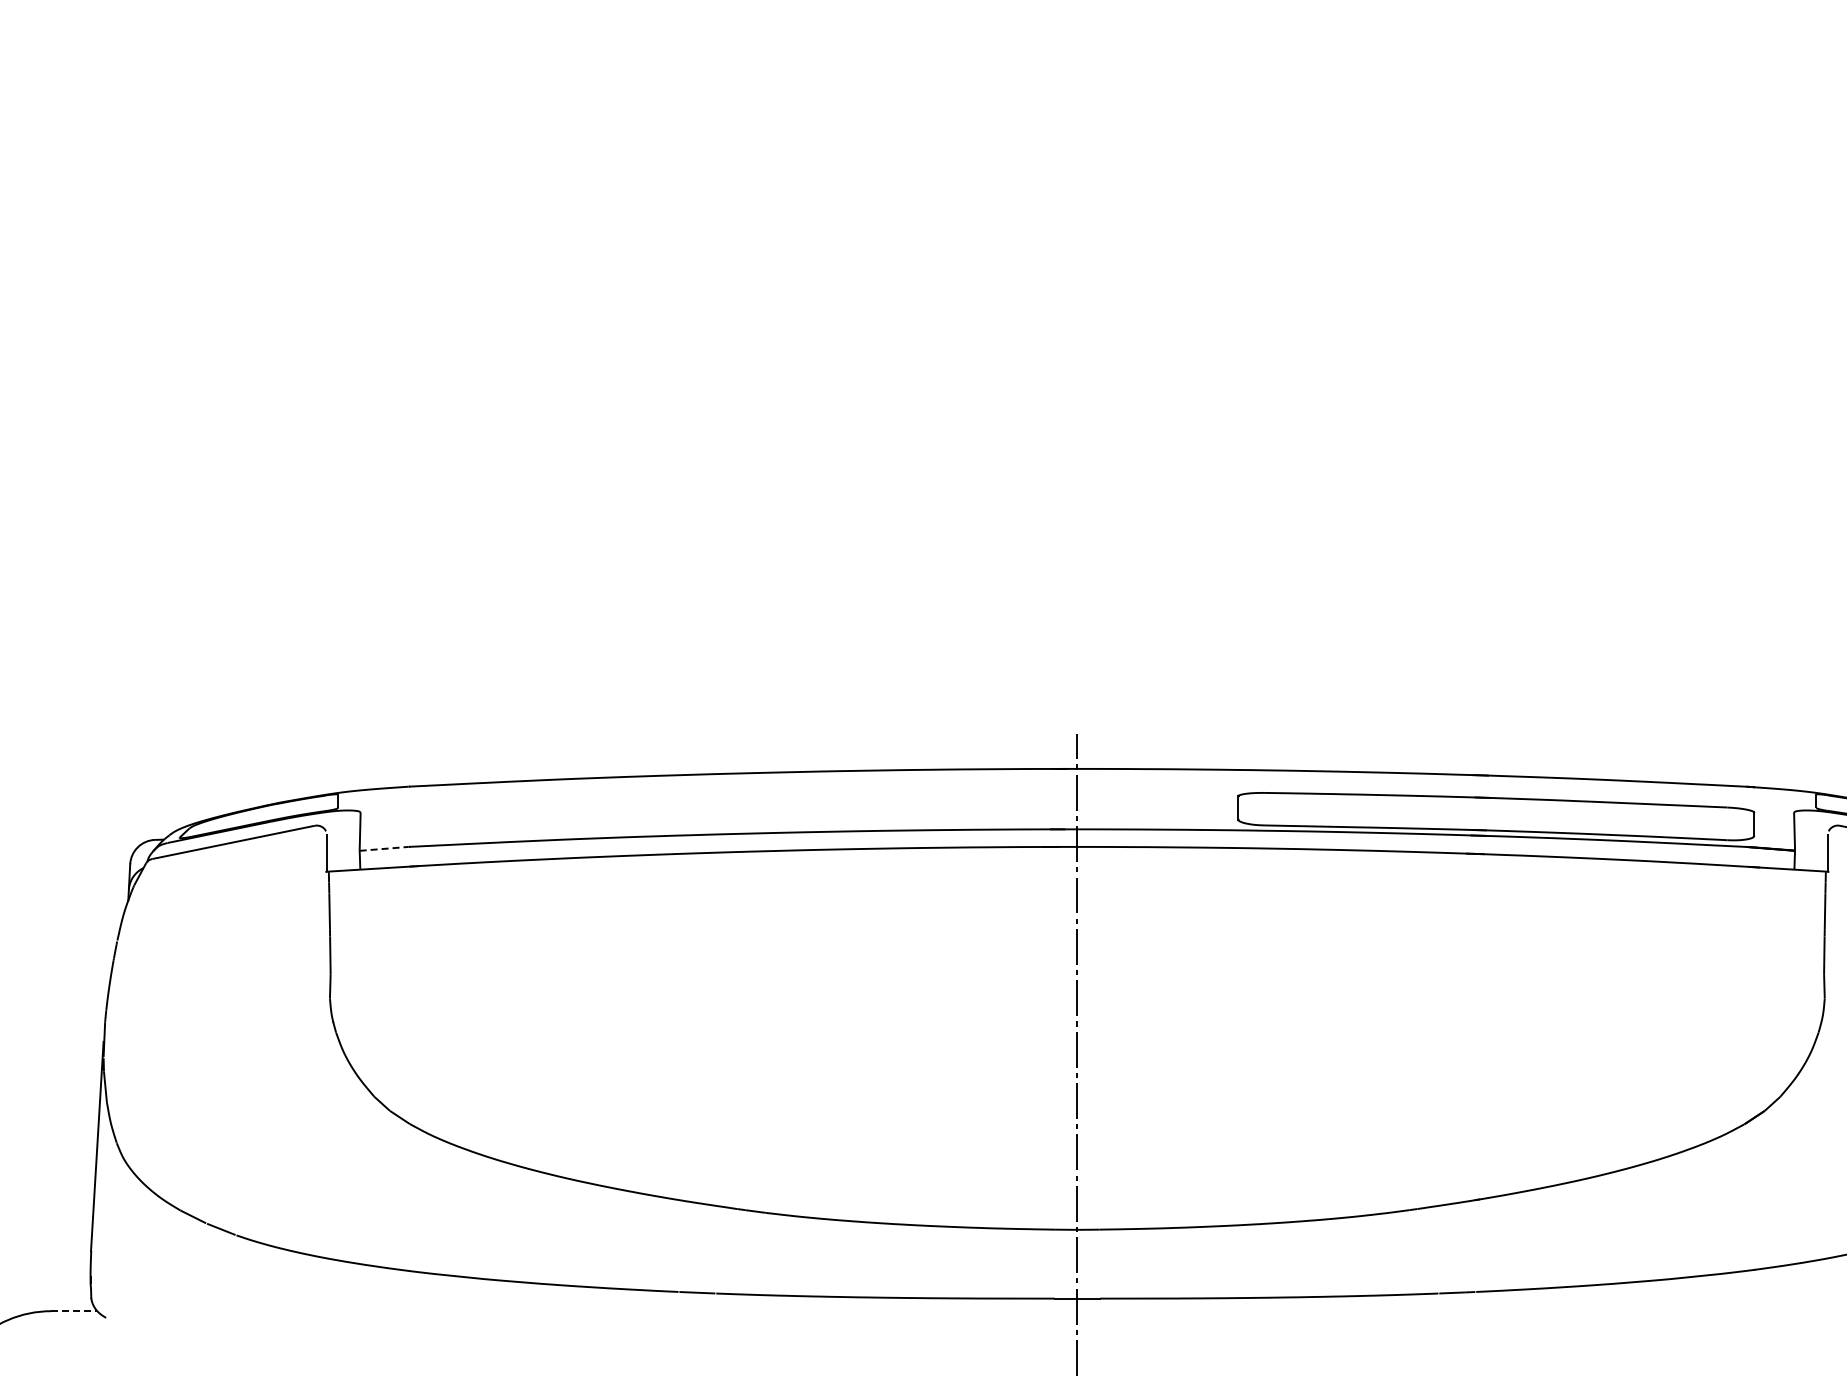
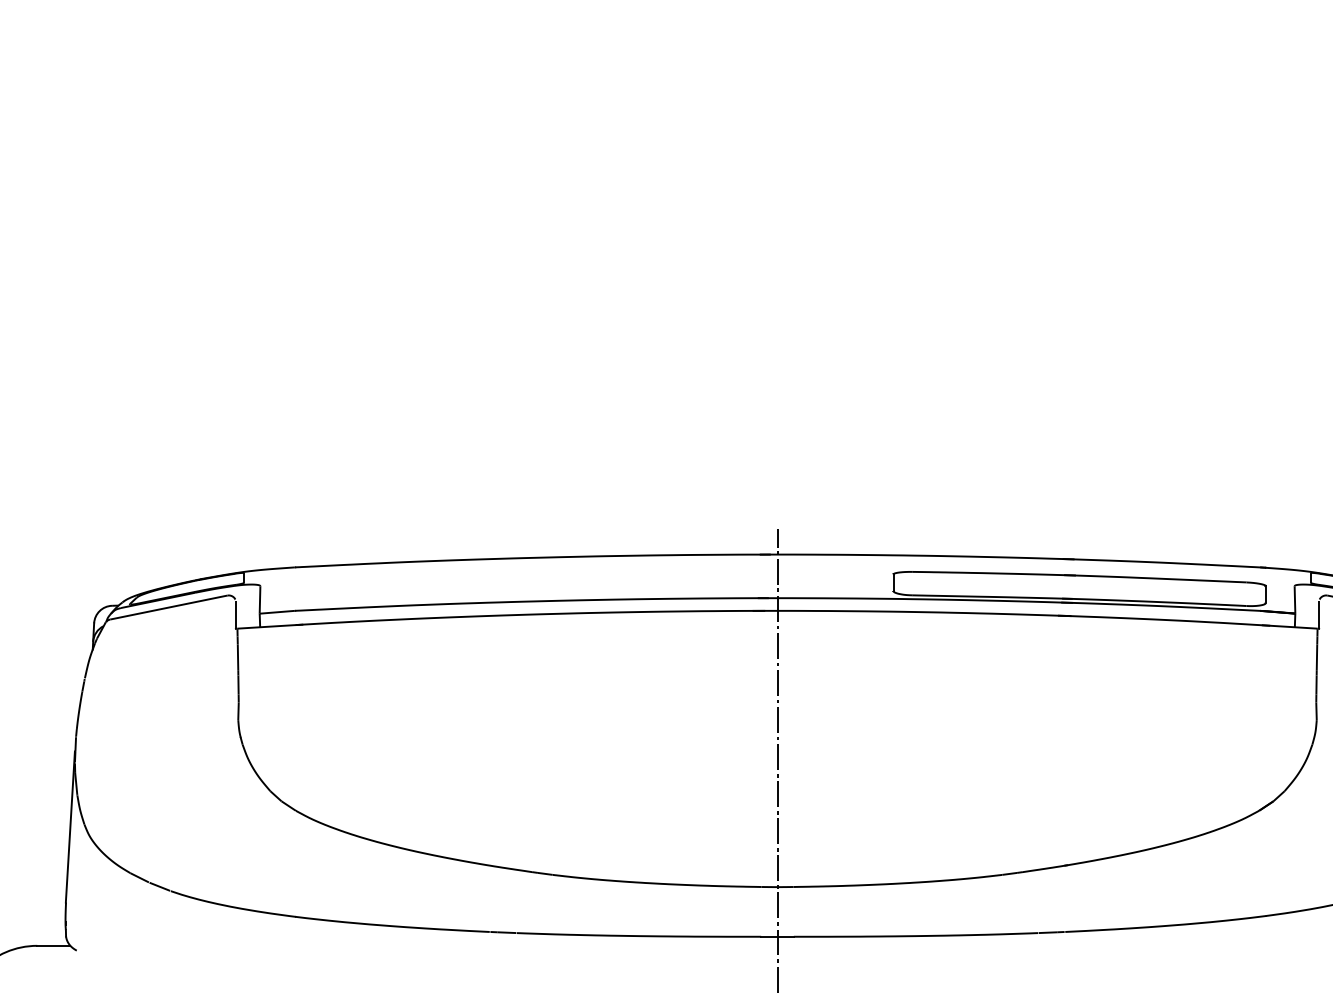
line: (384, 848) -> (277, 611), dashed -> solid
line: (74, 1311) -> (53, 946), dashed -> solid

